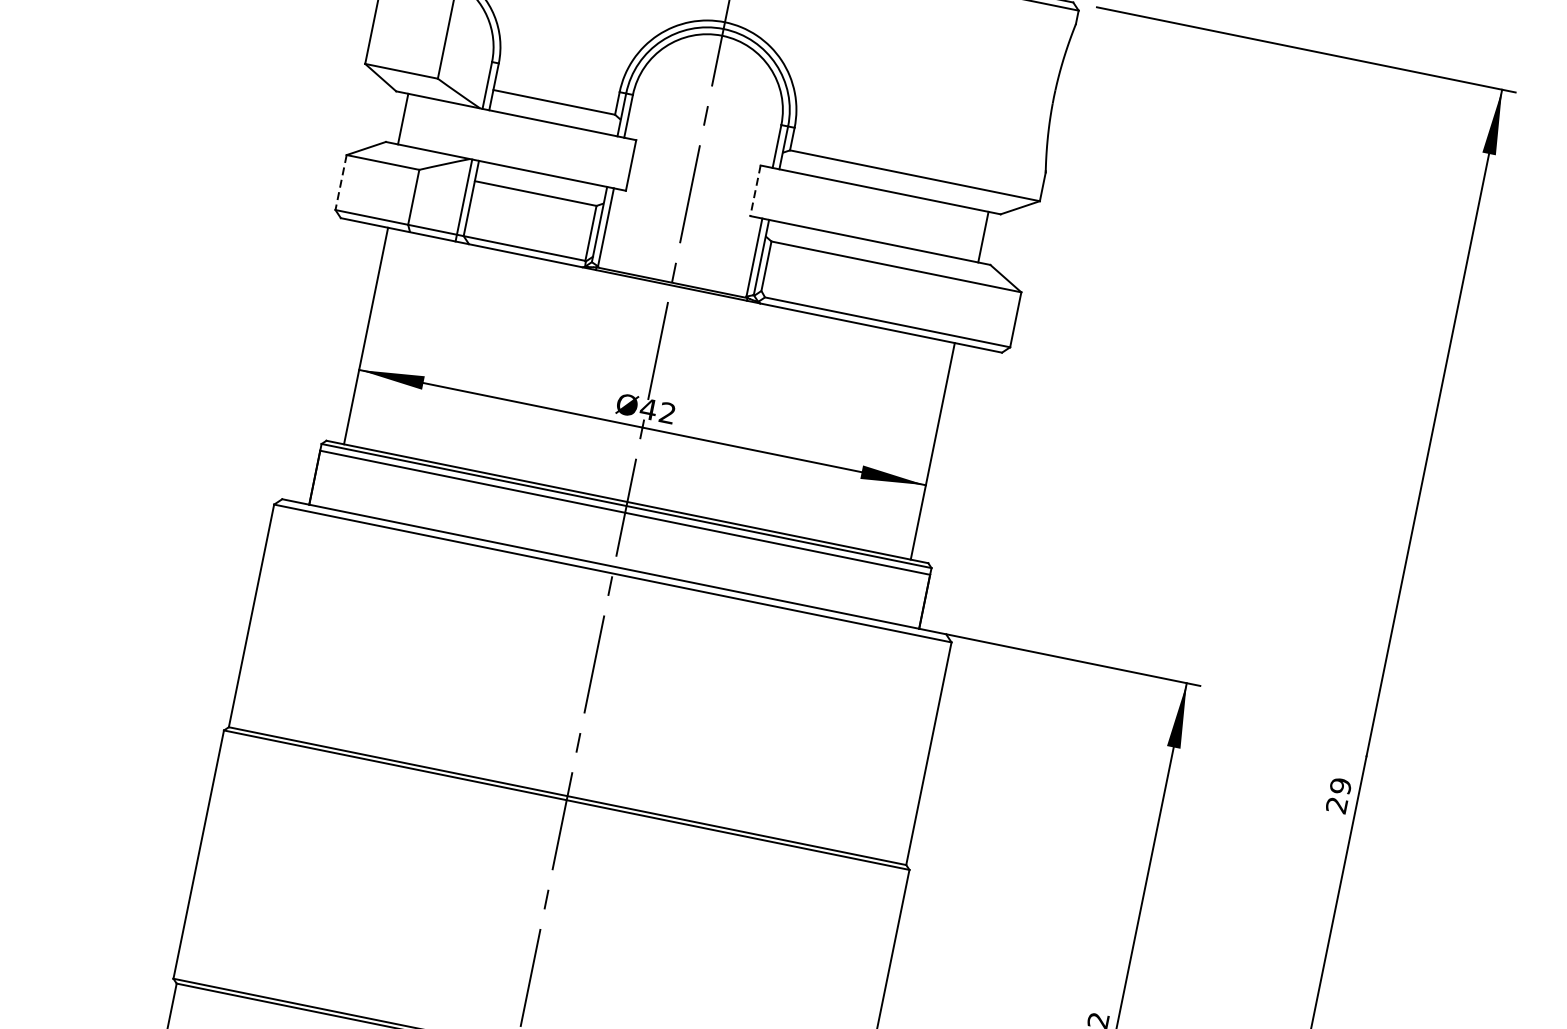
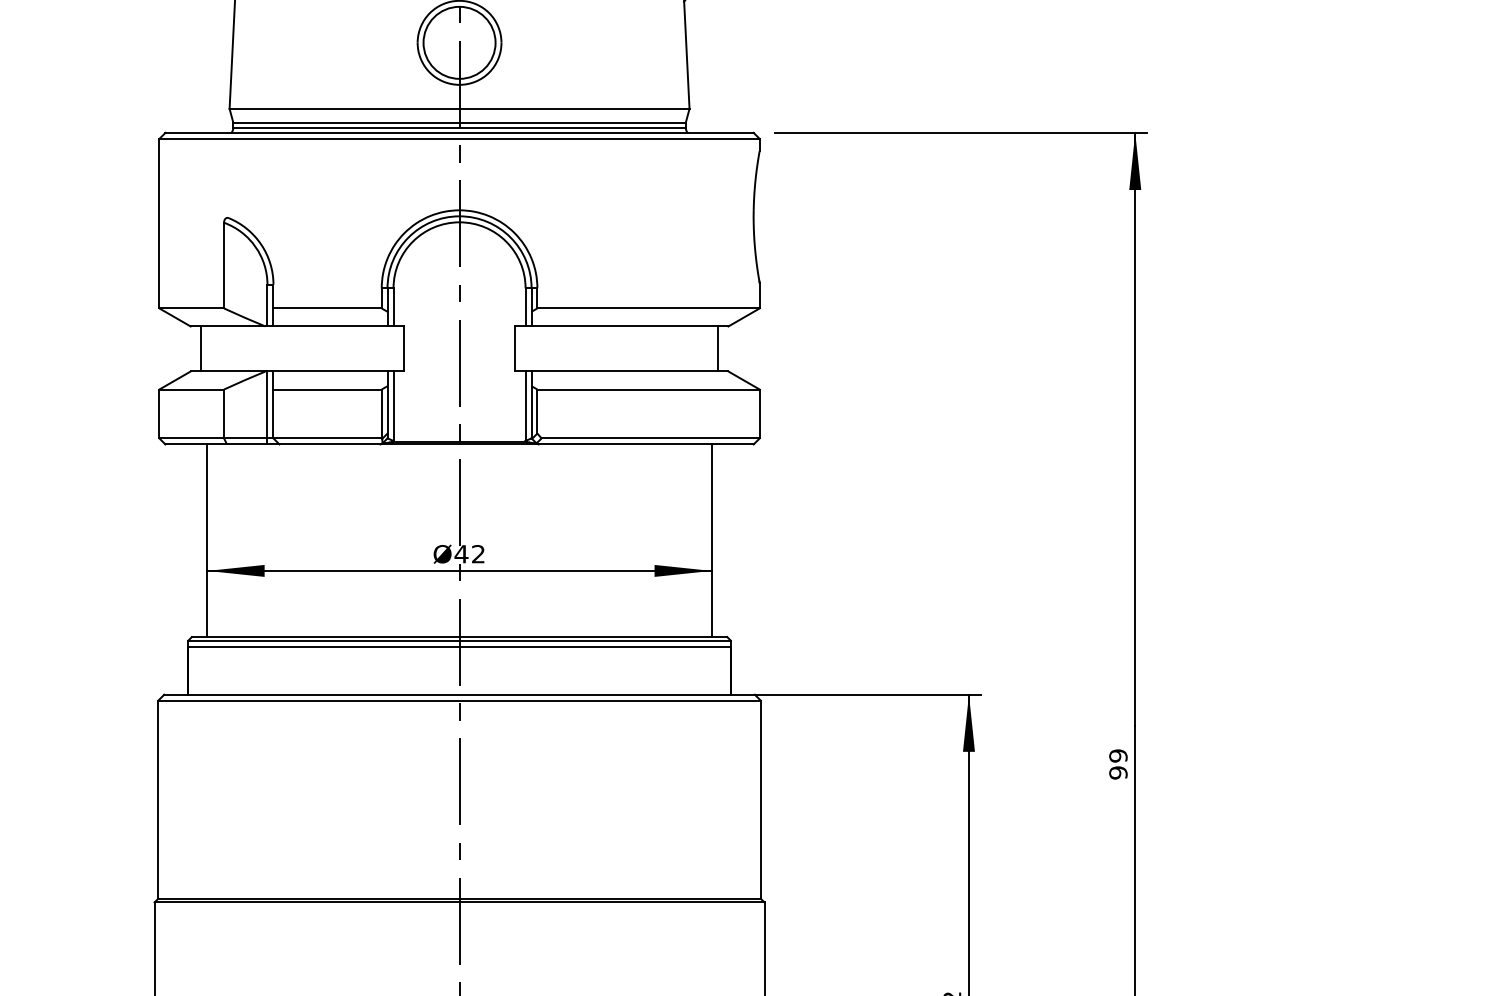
line: (341, 183) -> (159, 414), dashed -> solid
line: (755, 190) -> (514, 348), dashed -> solid
text: (1337, 804) -> (1118, 772), 29 -> 99

